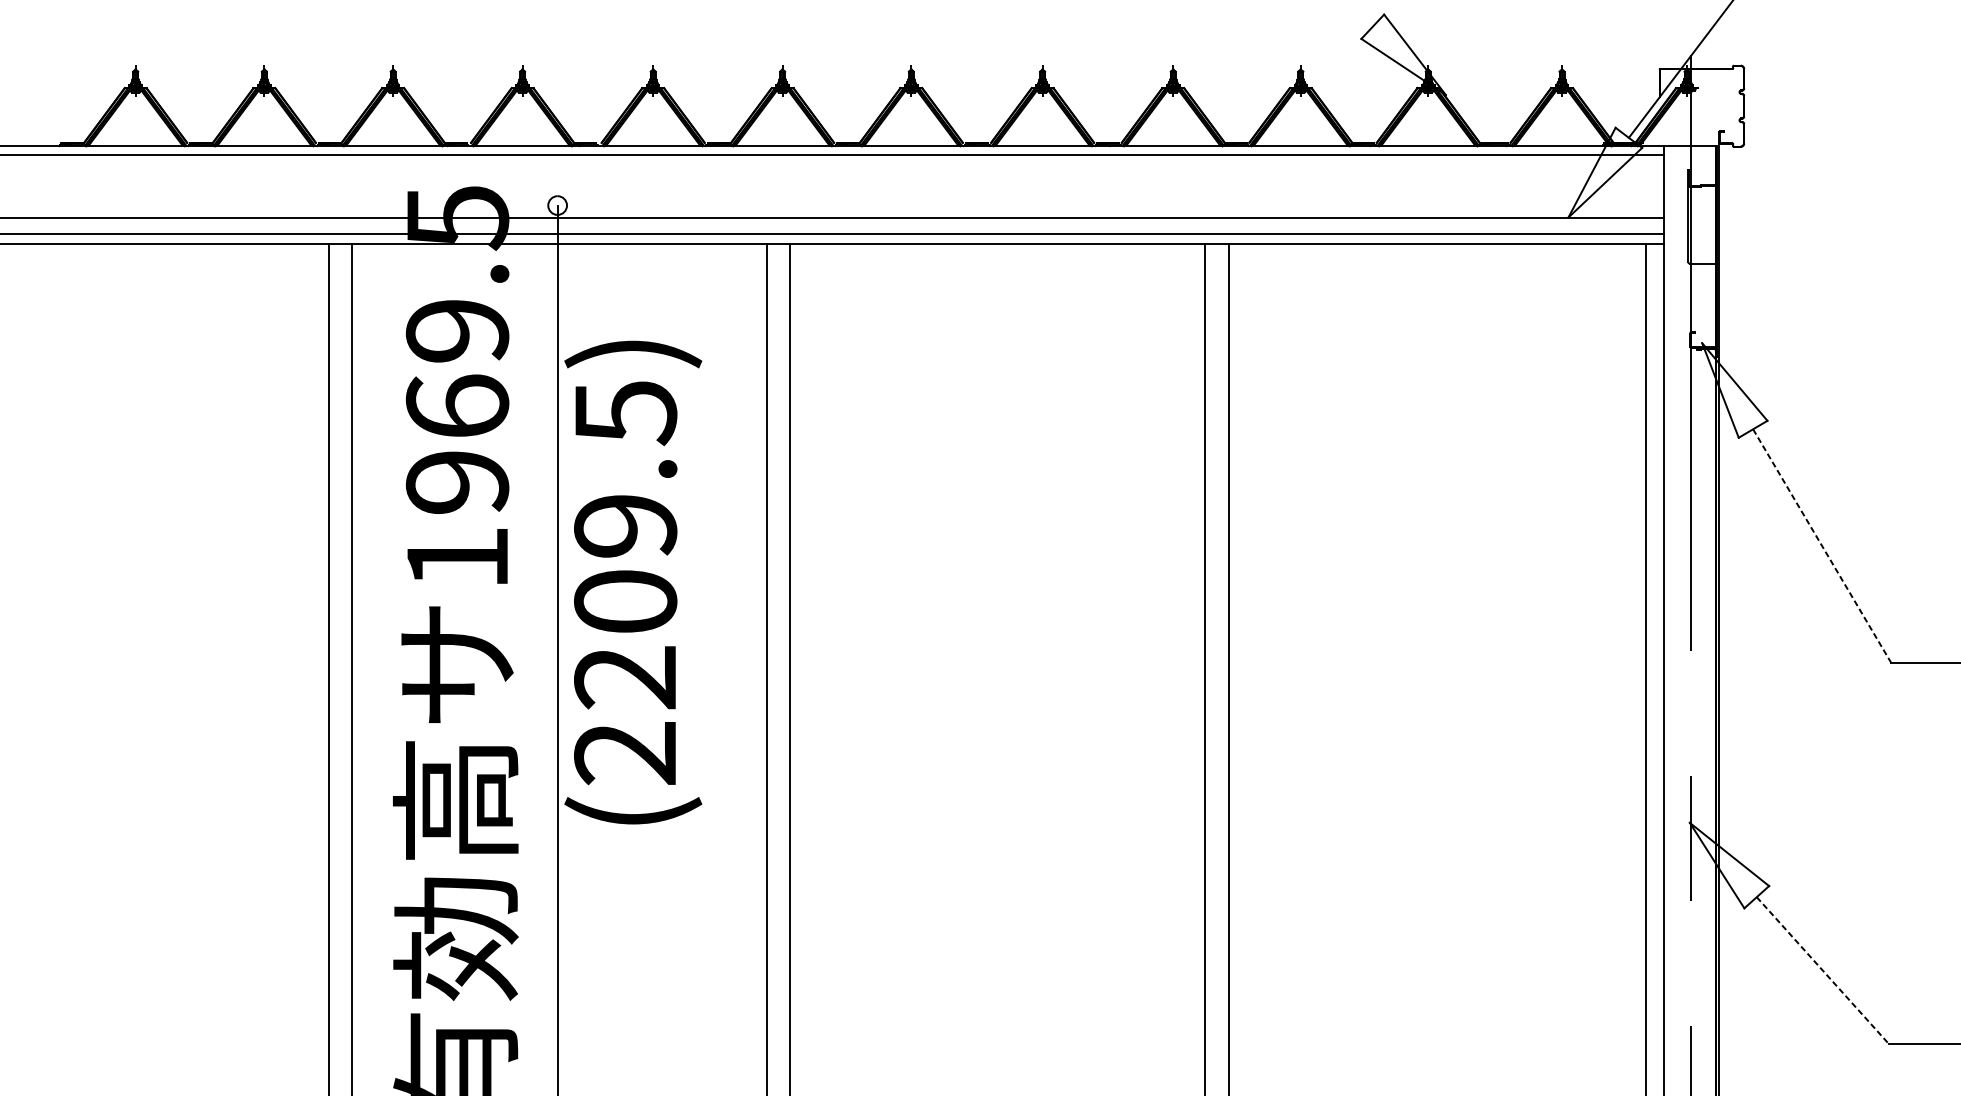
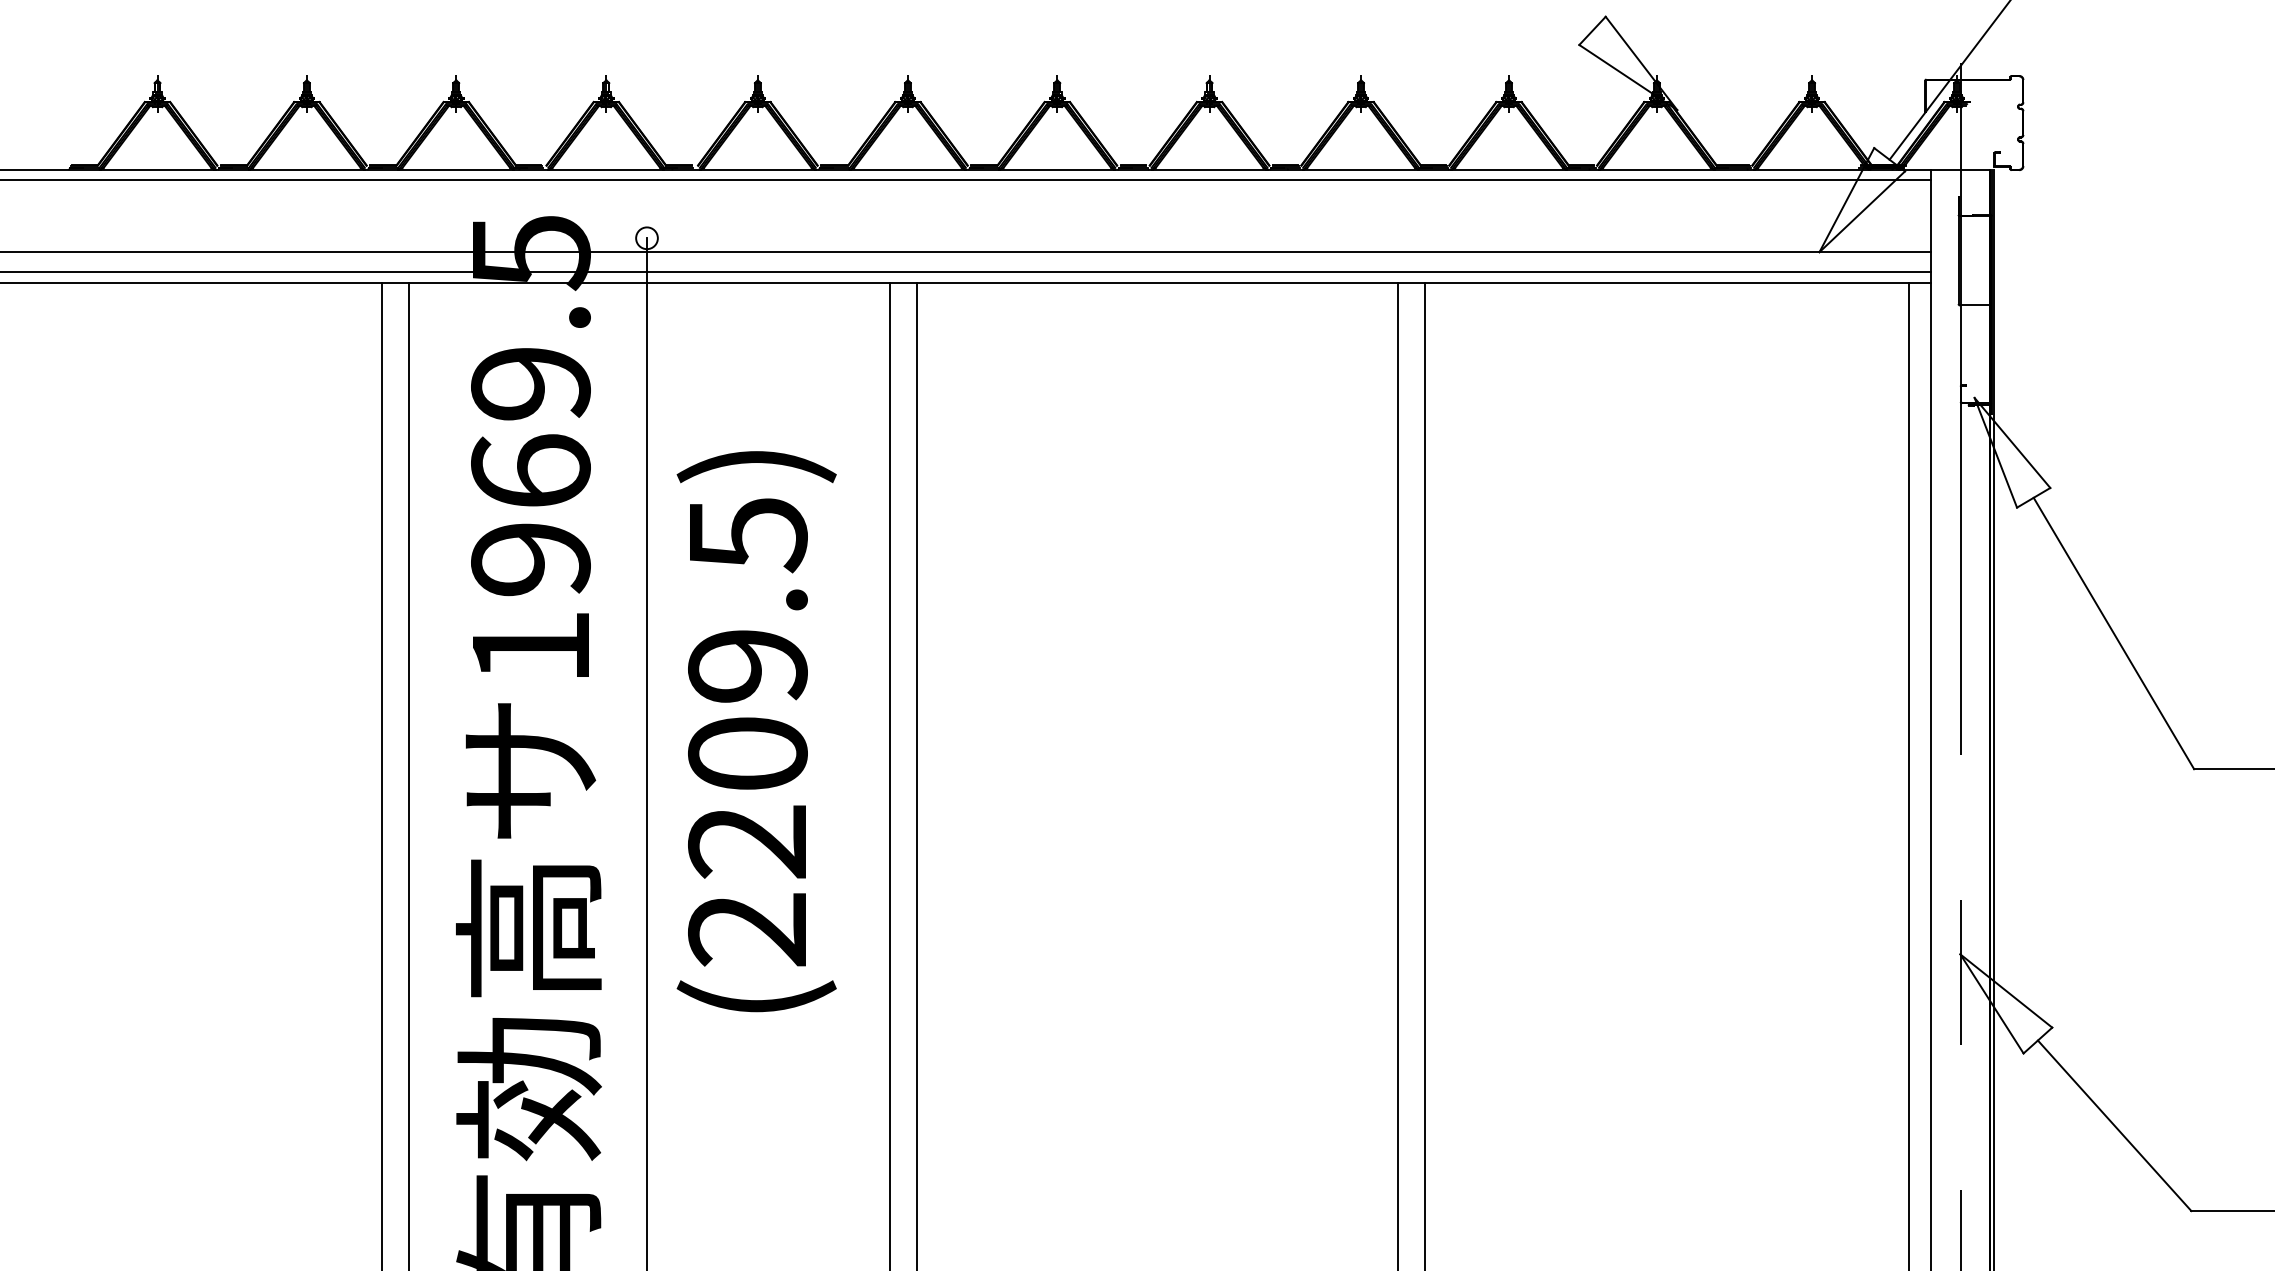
line: (1821, 546) -> (2113, 633), dashed -> solid
text: (633, 582) -> (756, 731), moved
line: (1822, 970) -> (2114, 1125), dashed -> solid

